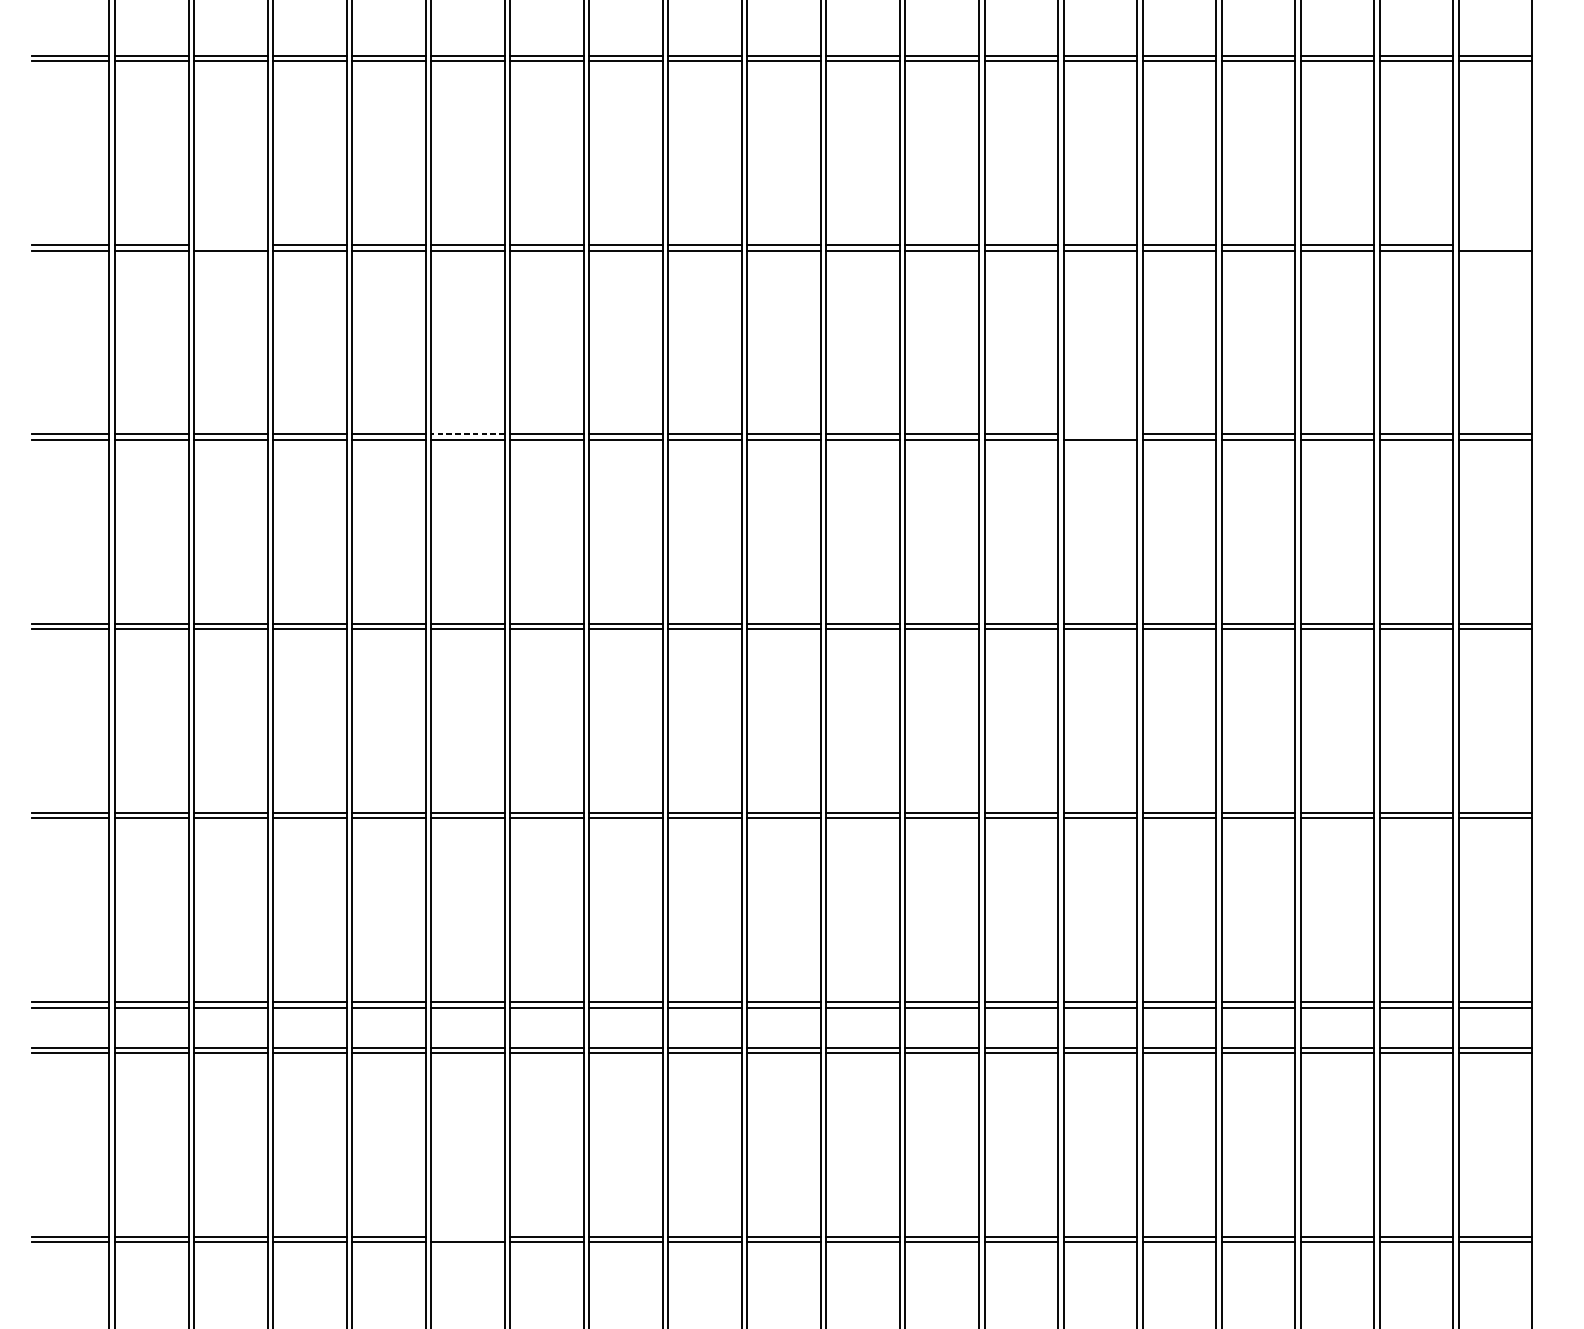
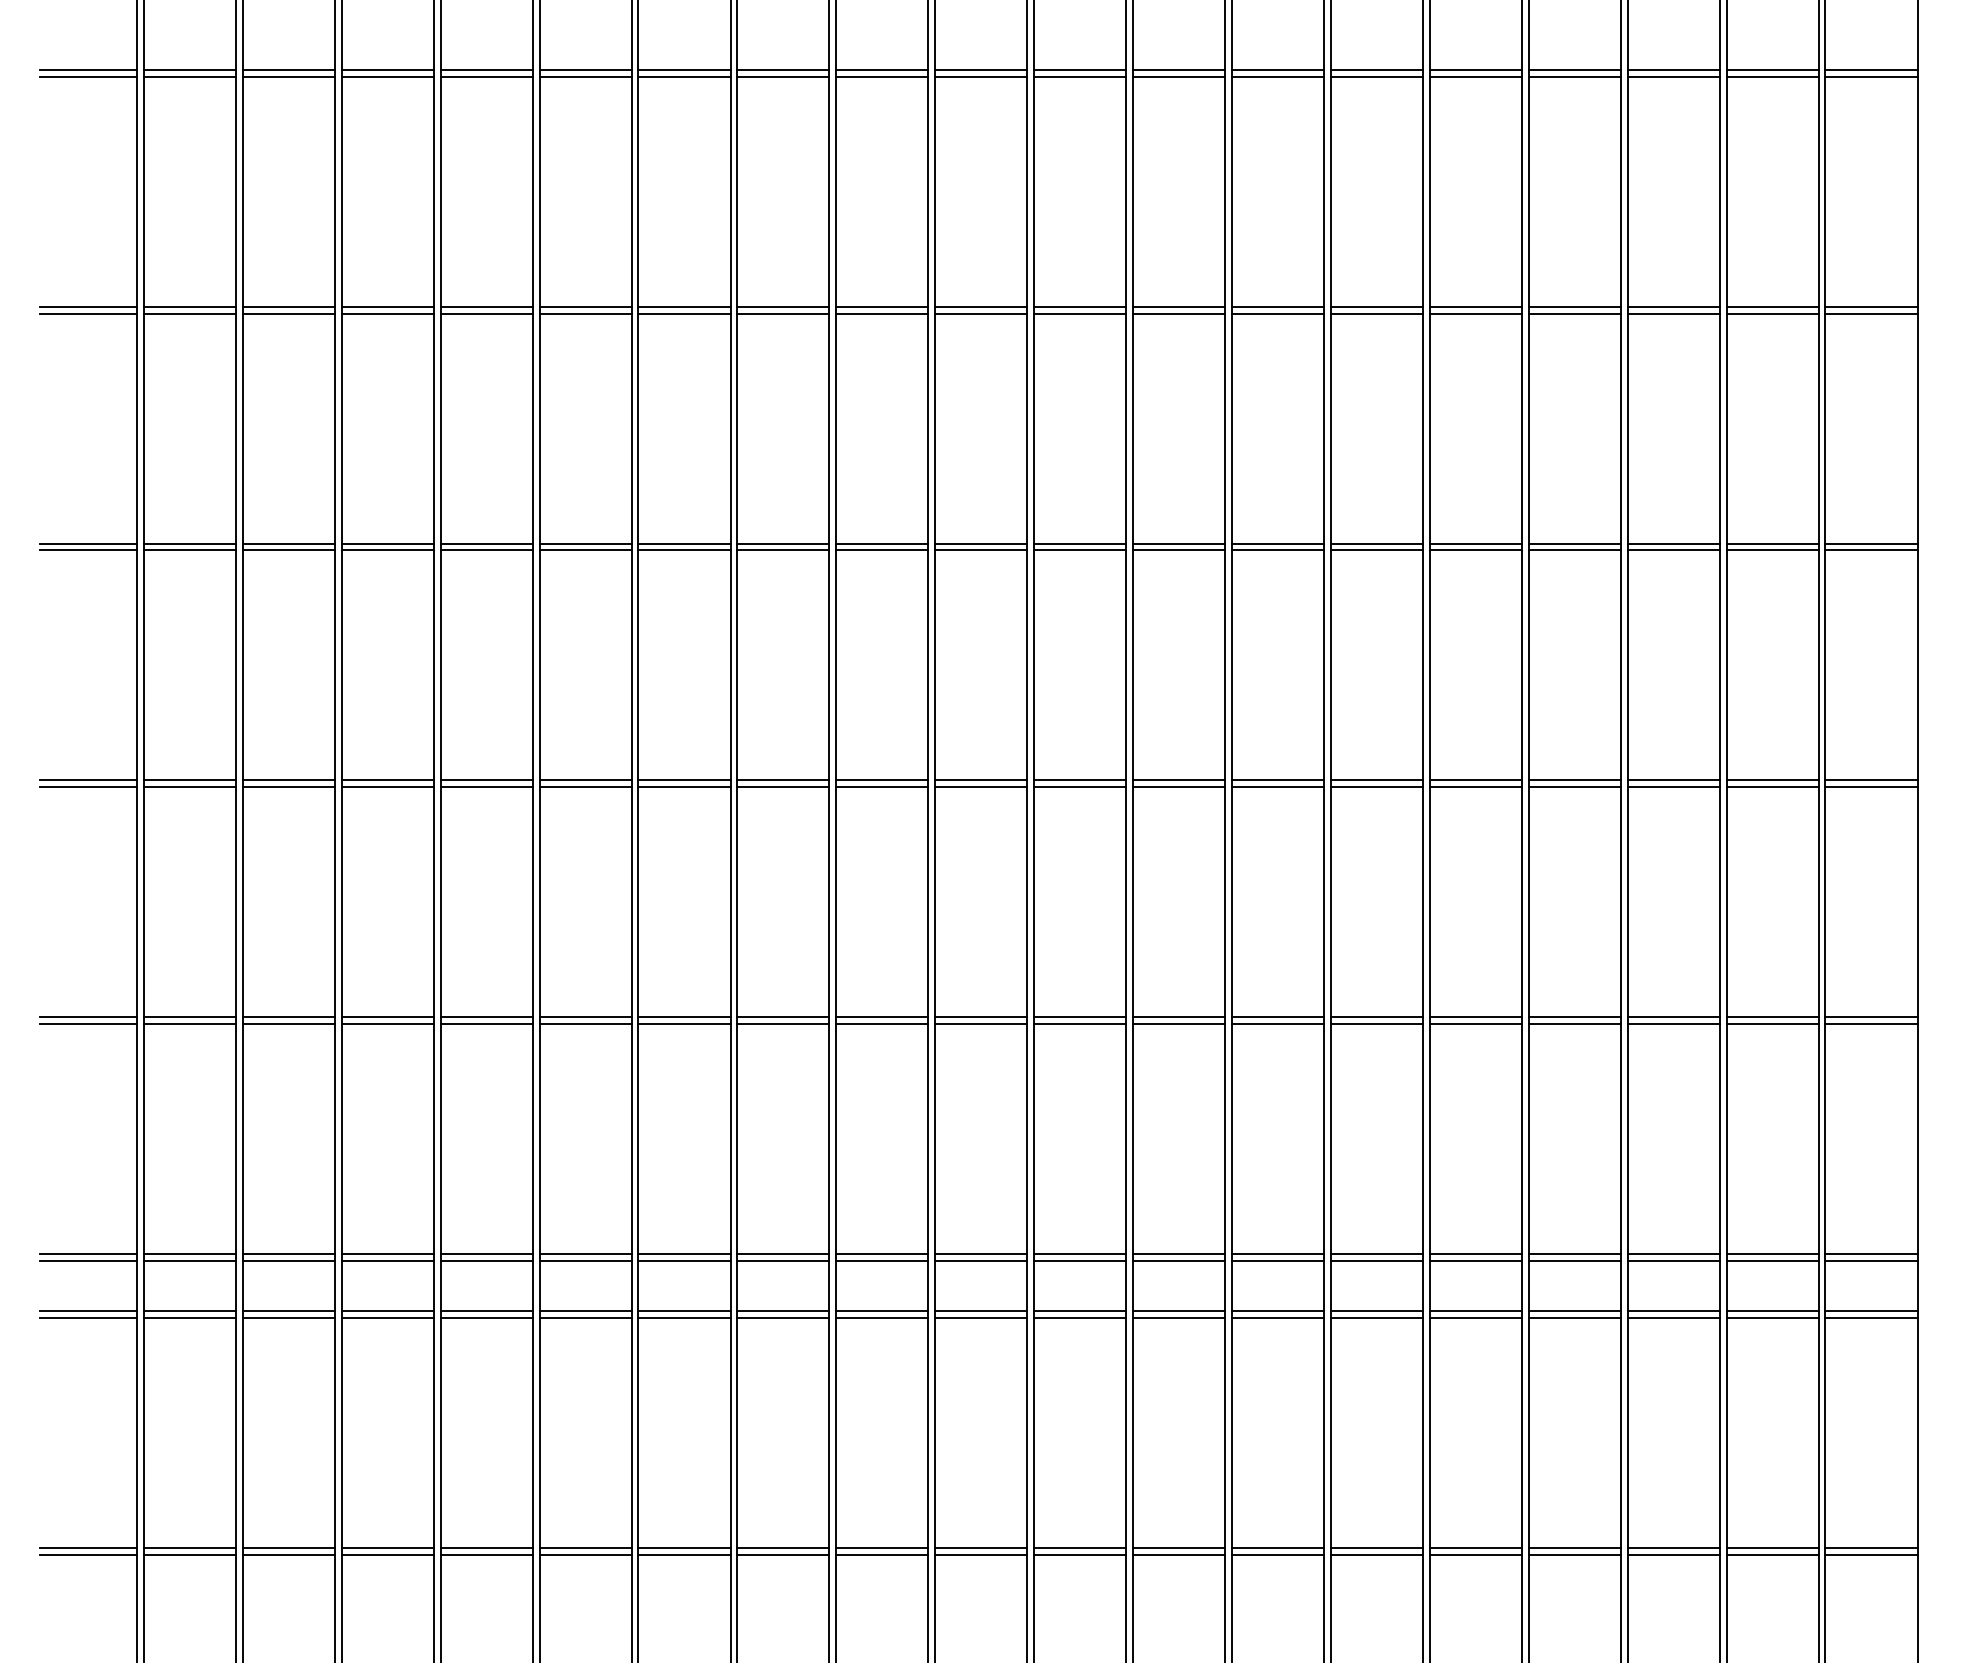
line: (230, 244) -> (288, 306), added
line: (1495, 244) -> (1871, 306), added
line: (467, 434) -> (585, 543), dashed -> solid
line: (1100, 434) -> (1376, 543), added
line: (467, 1236) -> (585, 1547), added

